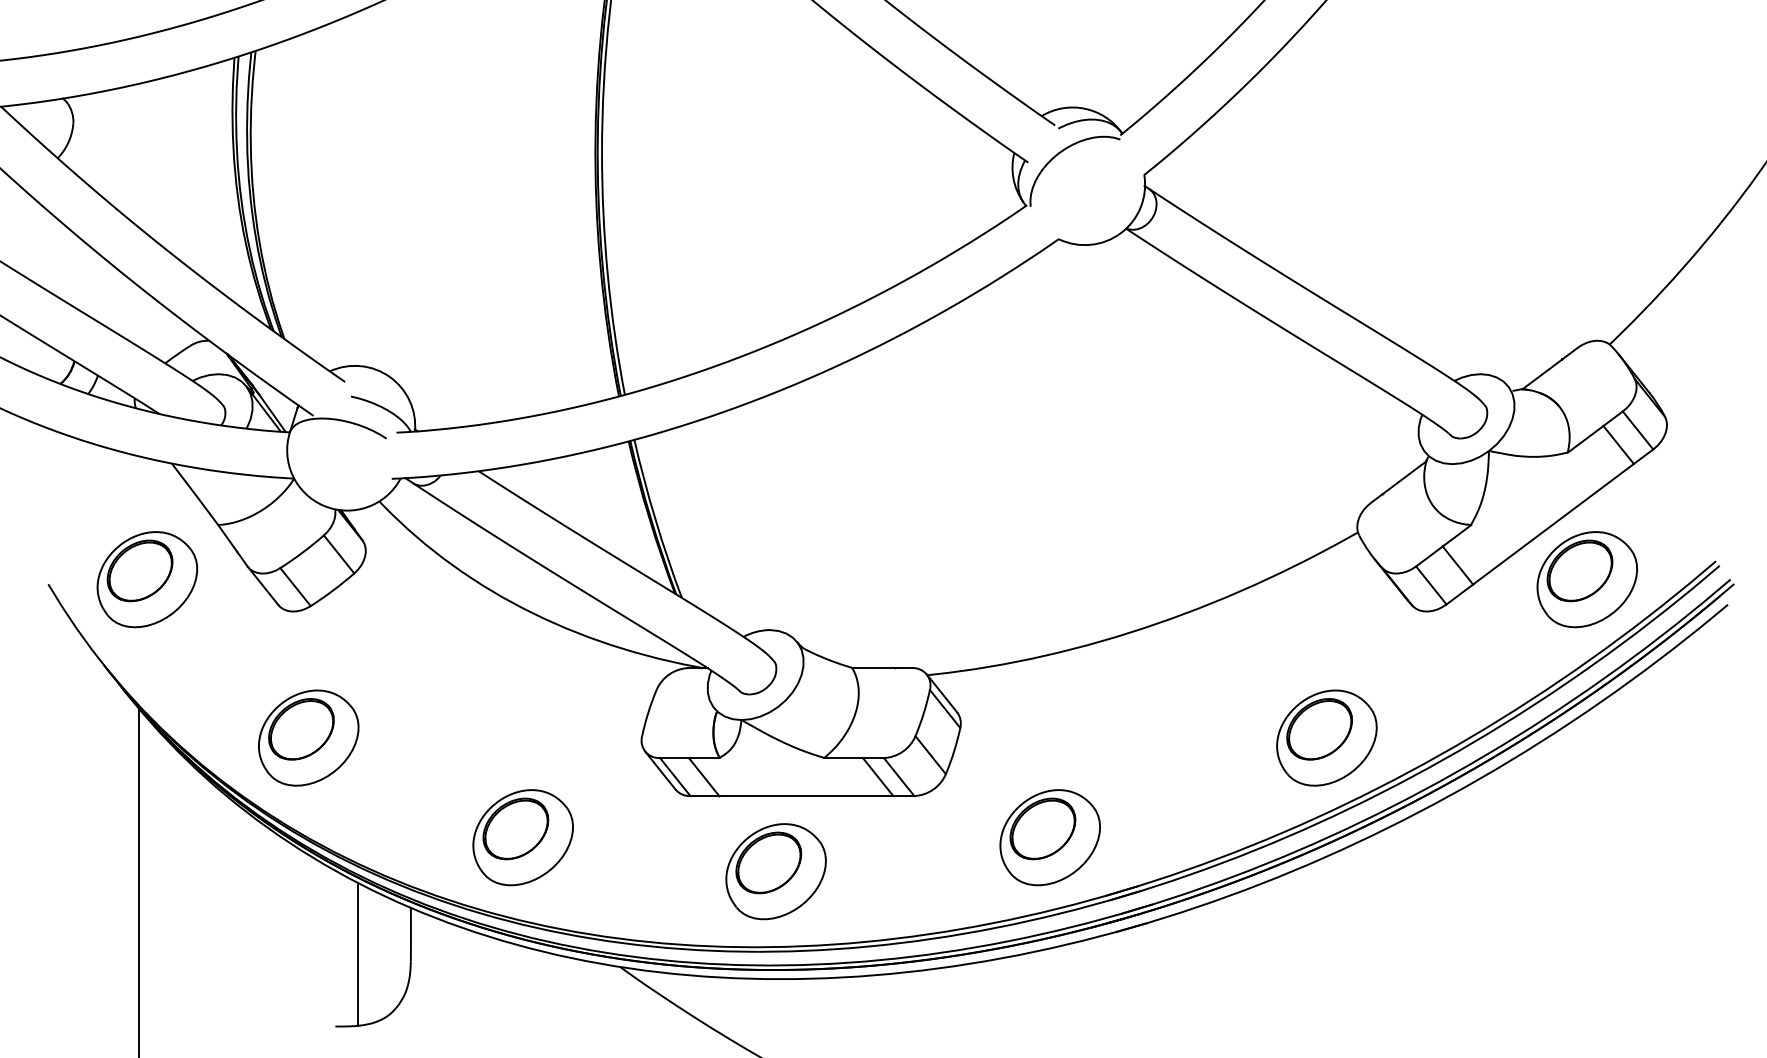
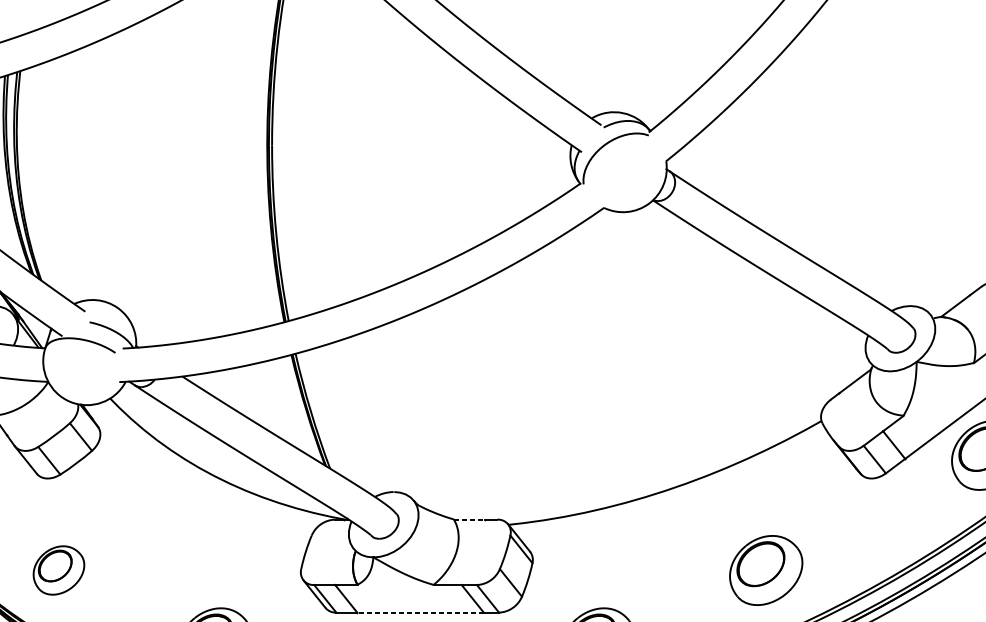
line: (874, 668) -> (470, 519), solid -> dashed
part: (308, 737) -> (58, 570), size x0.7
part: (1326, 737) -> (765, 570), moved
line: (805, 796) -> (419, 612), solid -> dashed

